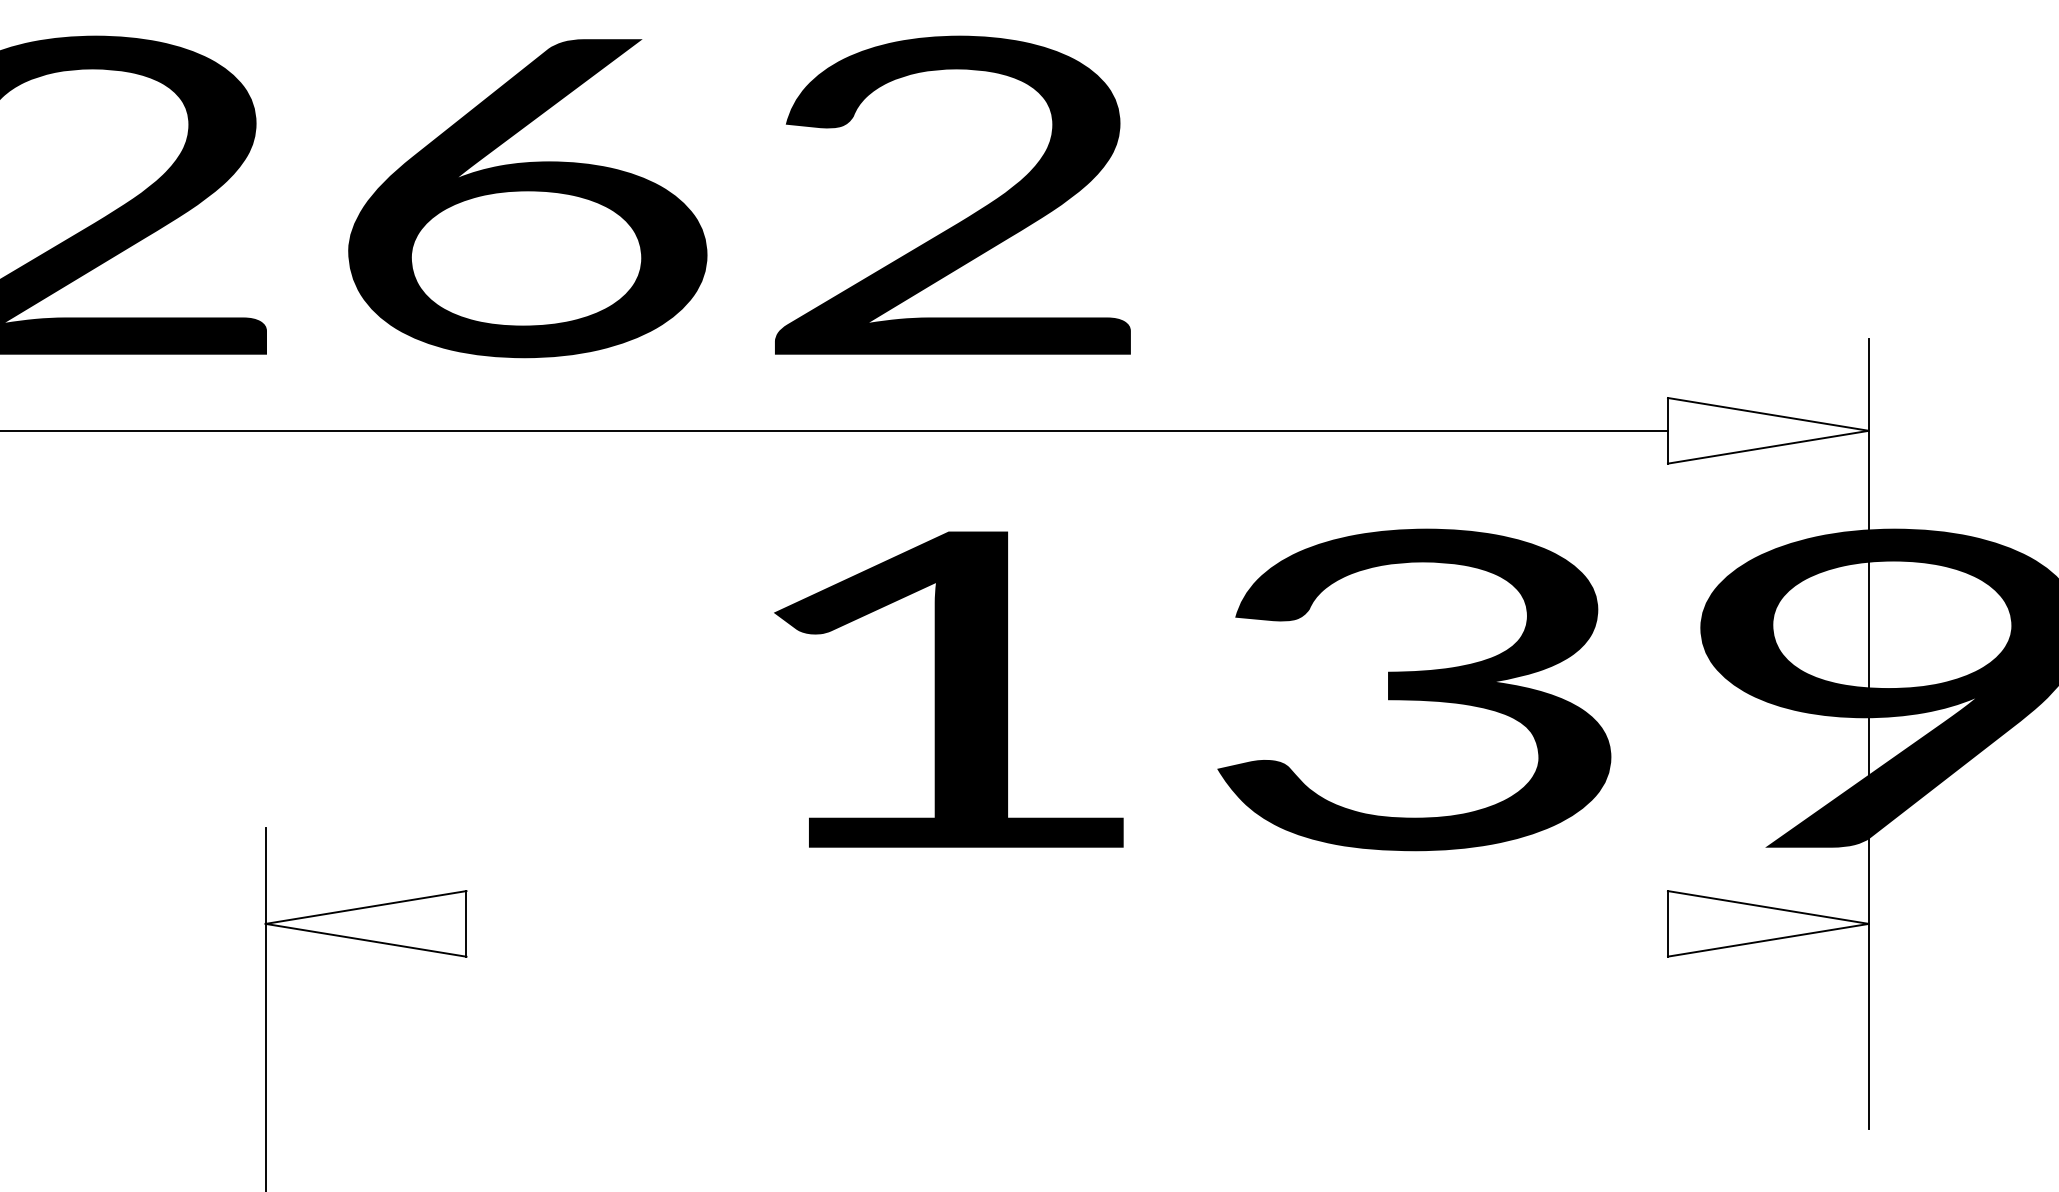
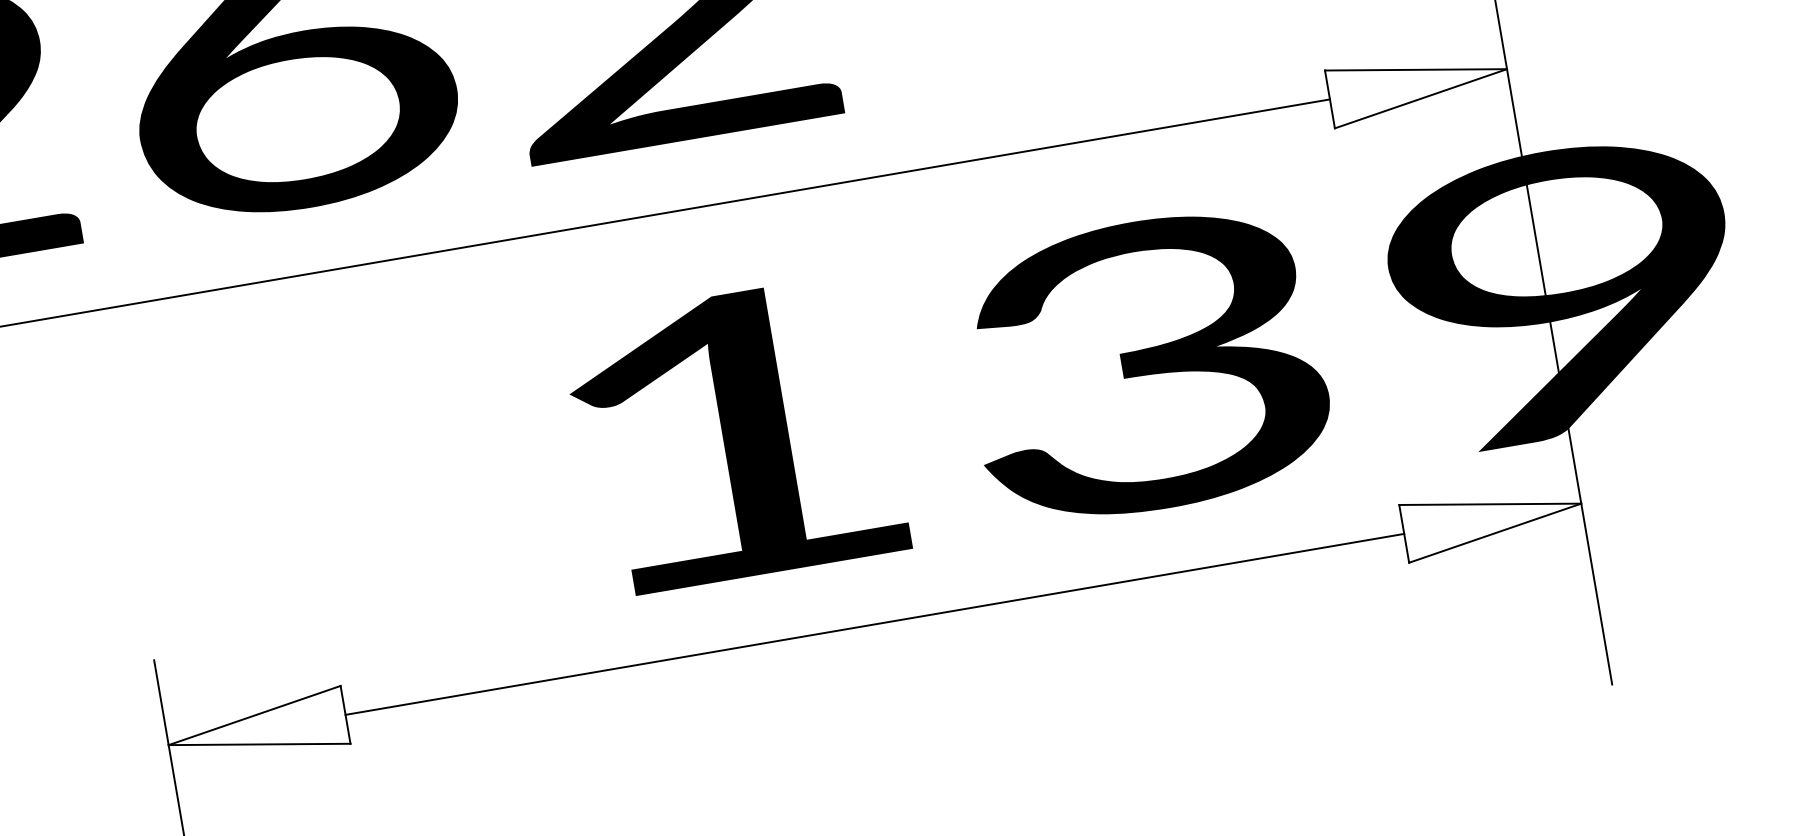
line: (1066, 923) -> (874, 624), added

